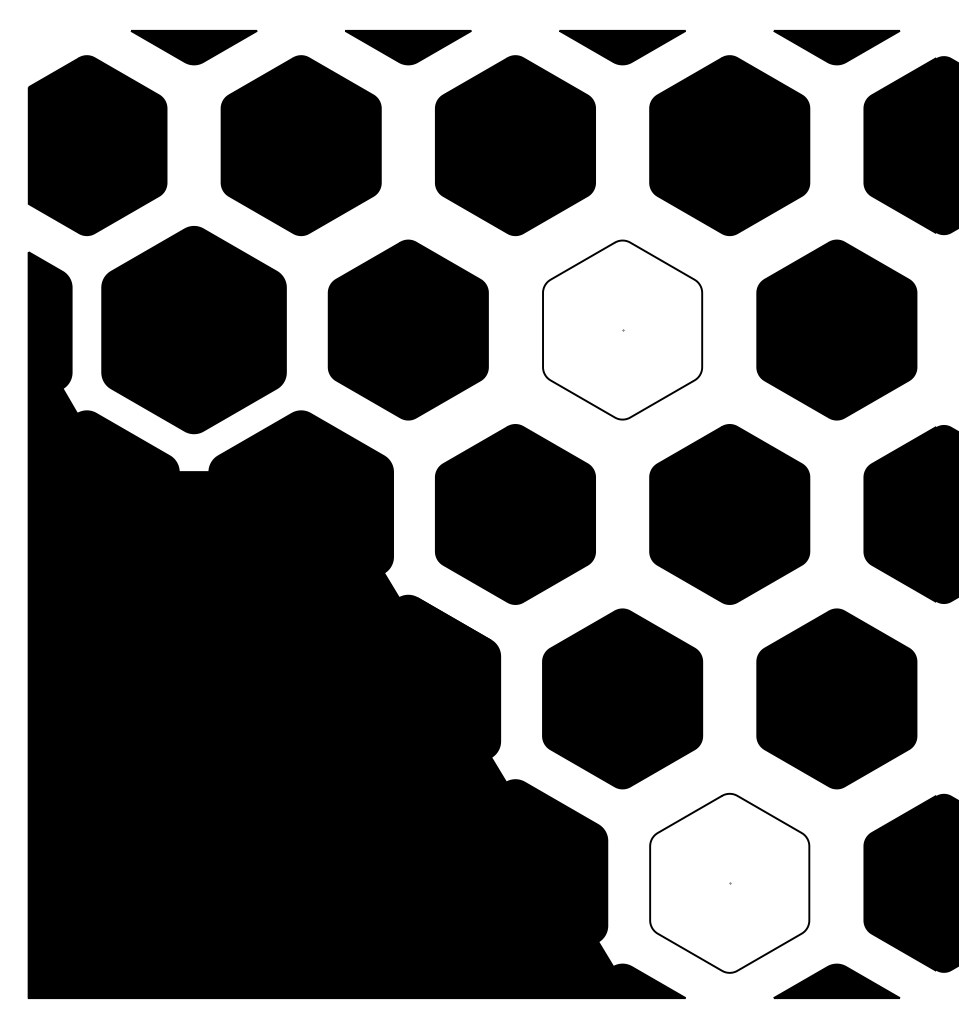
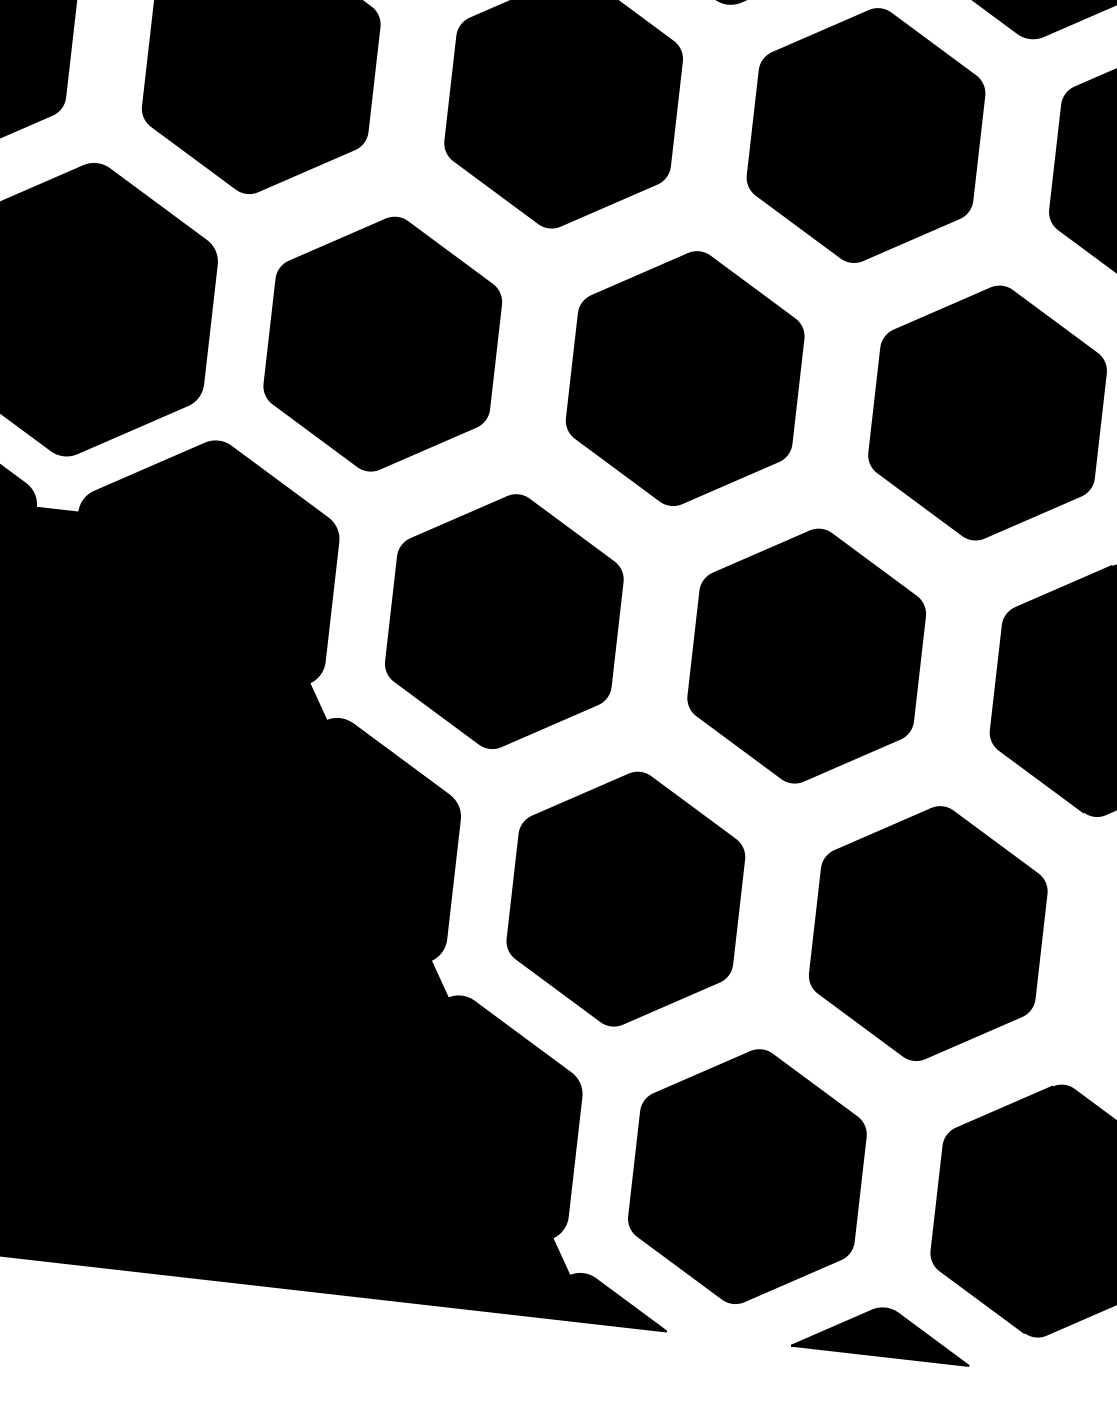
fill: (622, 329) -> (685, 377), added
fill: (729, 882) -> (747, 1175), added

